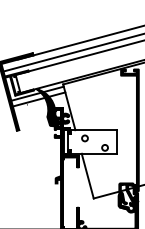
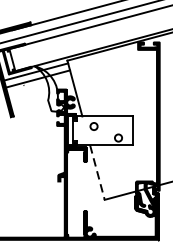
fill: (48, 107) -> (49, 88), removed
line: (87, 176) -> (97, 172), solid -> dashed

